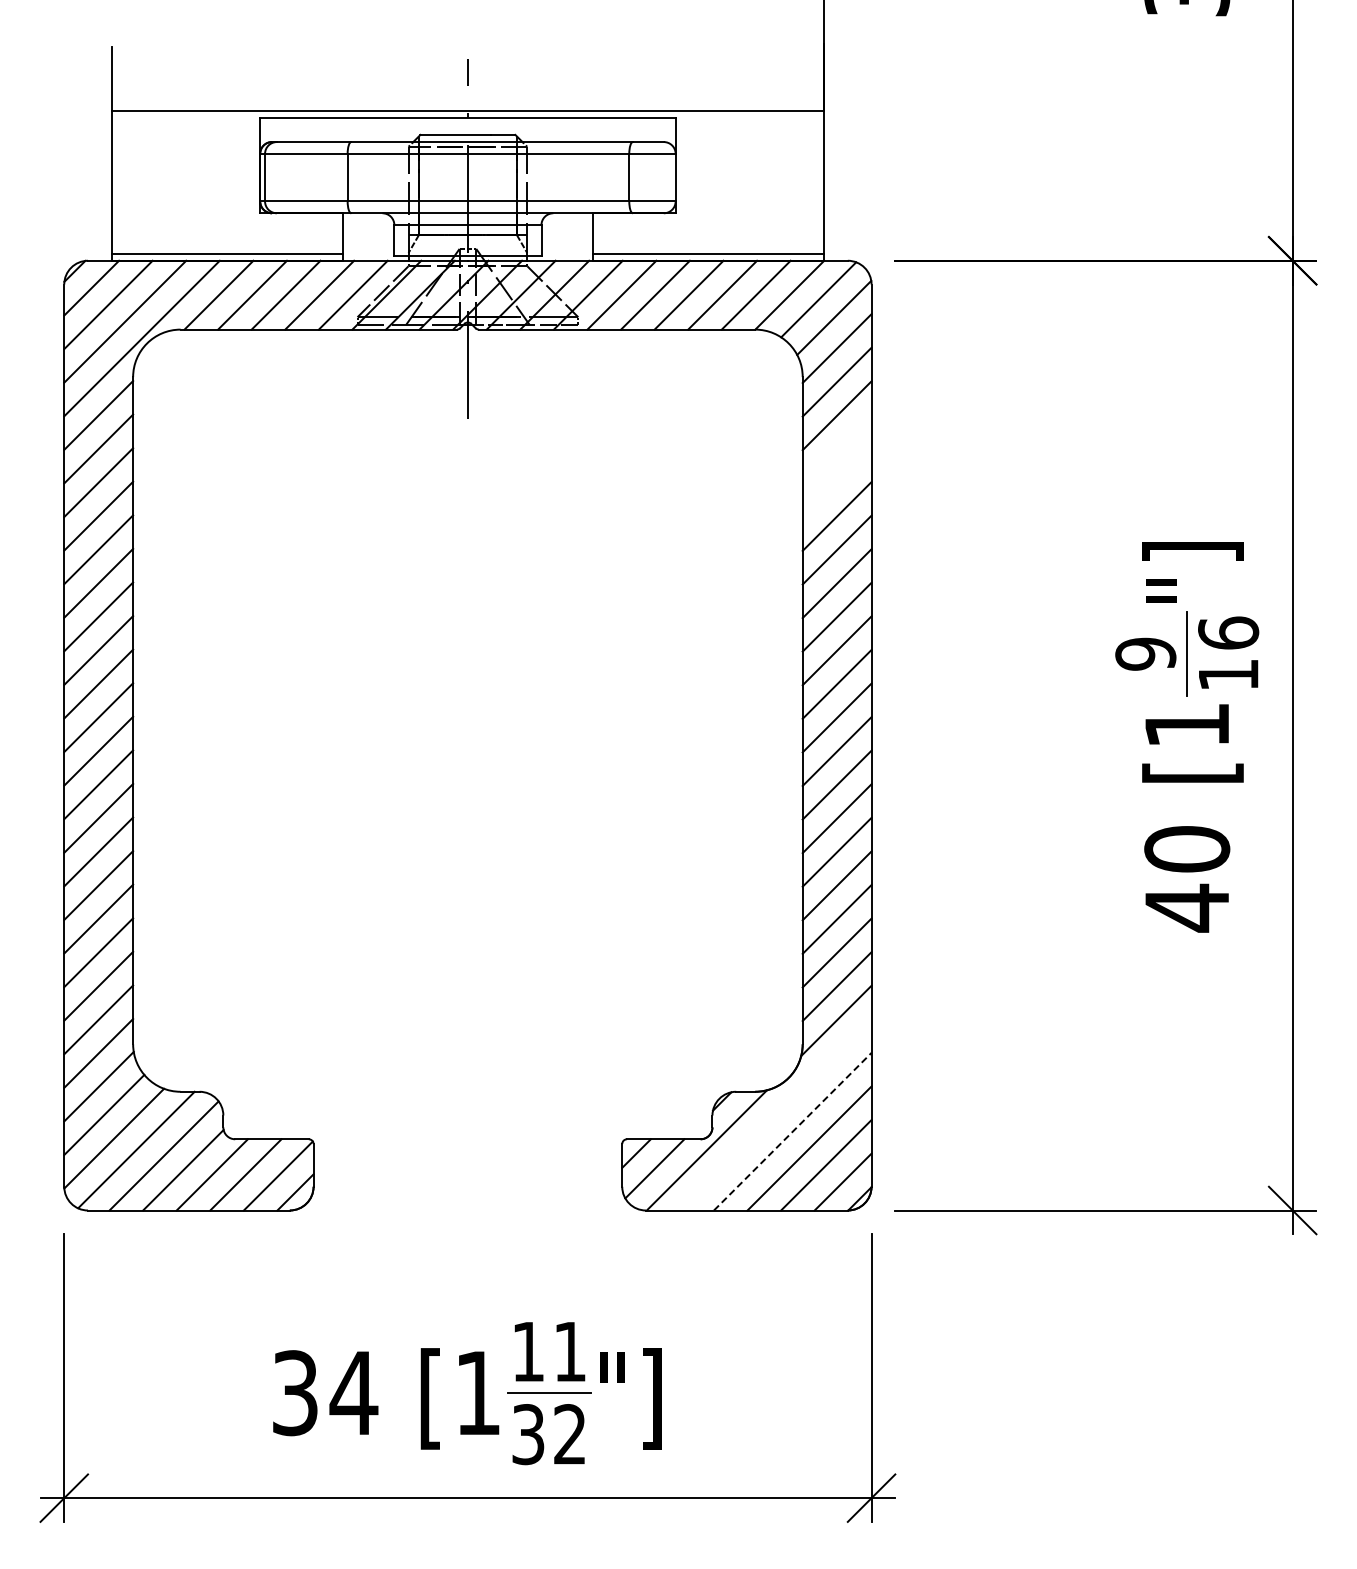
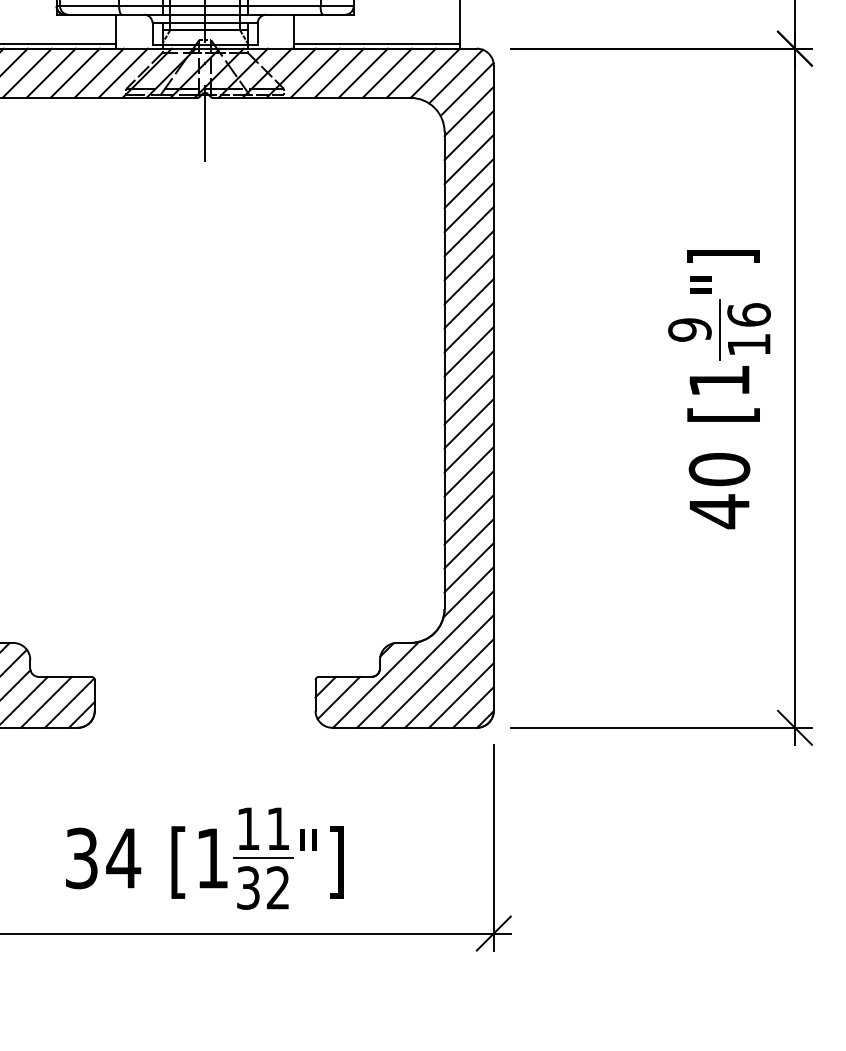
line: (836, 448) -> (468, 182), added
line: (836, 482) -> (468, 207), added
line: (775, 1114) -> (425, 659), added
line: (793, 1131) -> (437, 671), dashed -> solid

